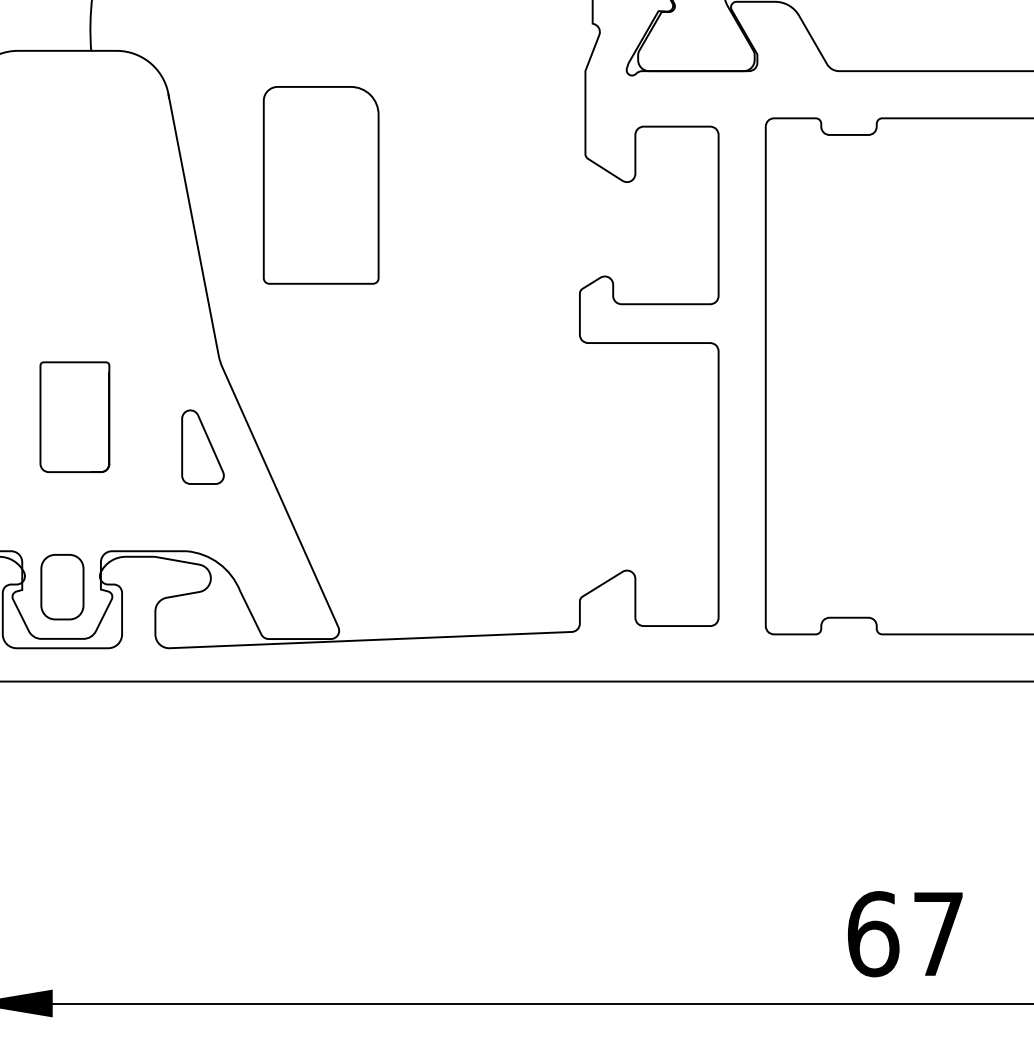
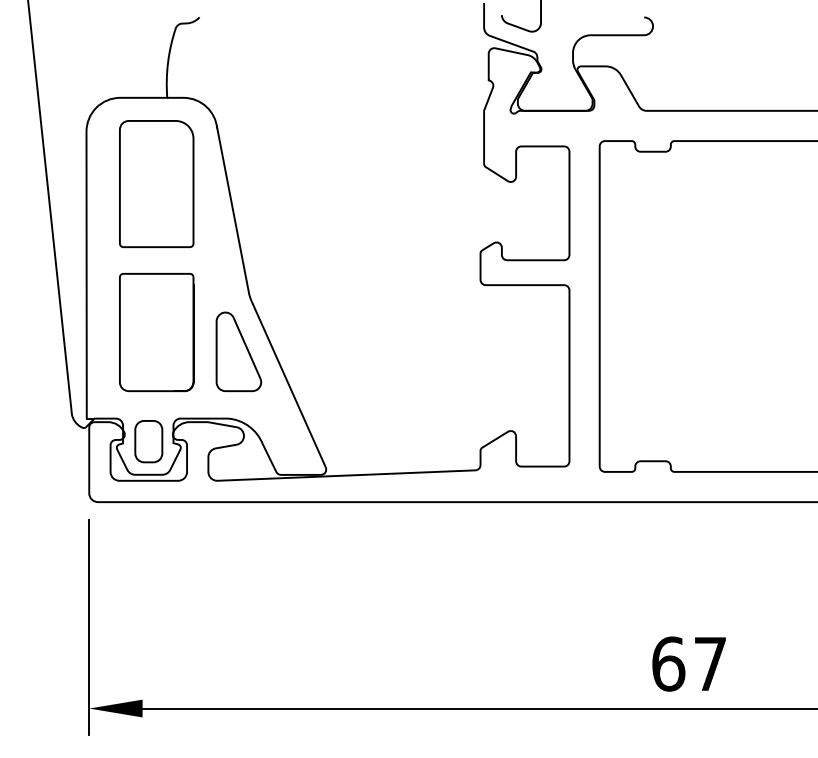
part: (320, 186) -> (156, 184), moved
part: (74, 416) -> (156, 332), size x1.67
part: (202, 446) -> (238, 351), size x1.67

